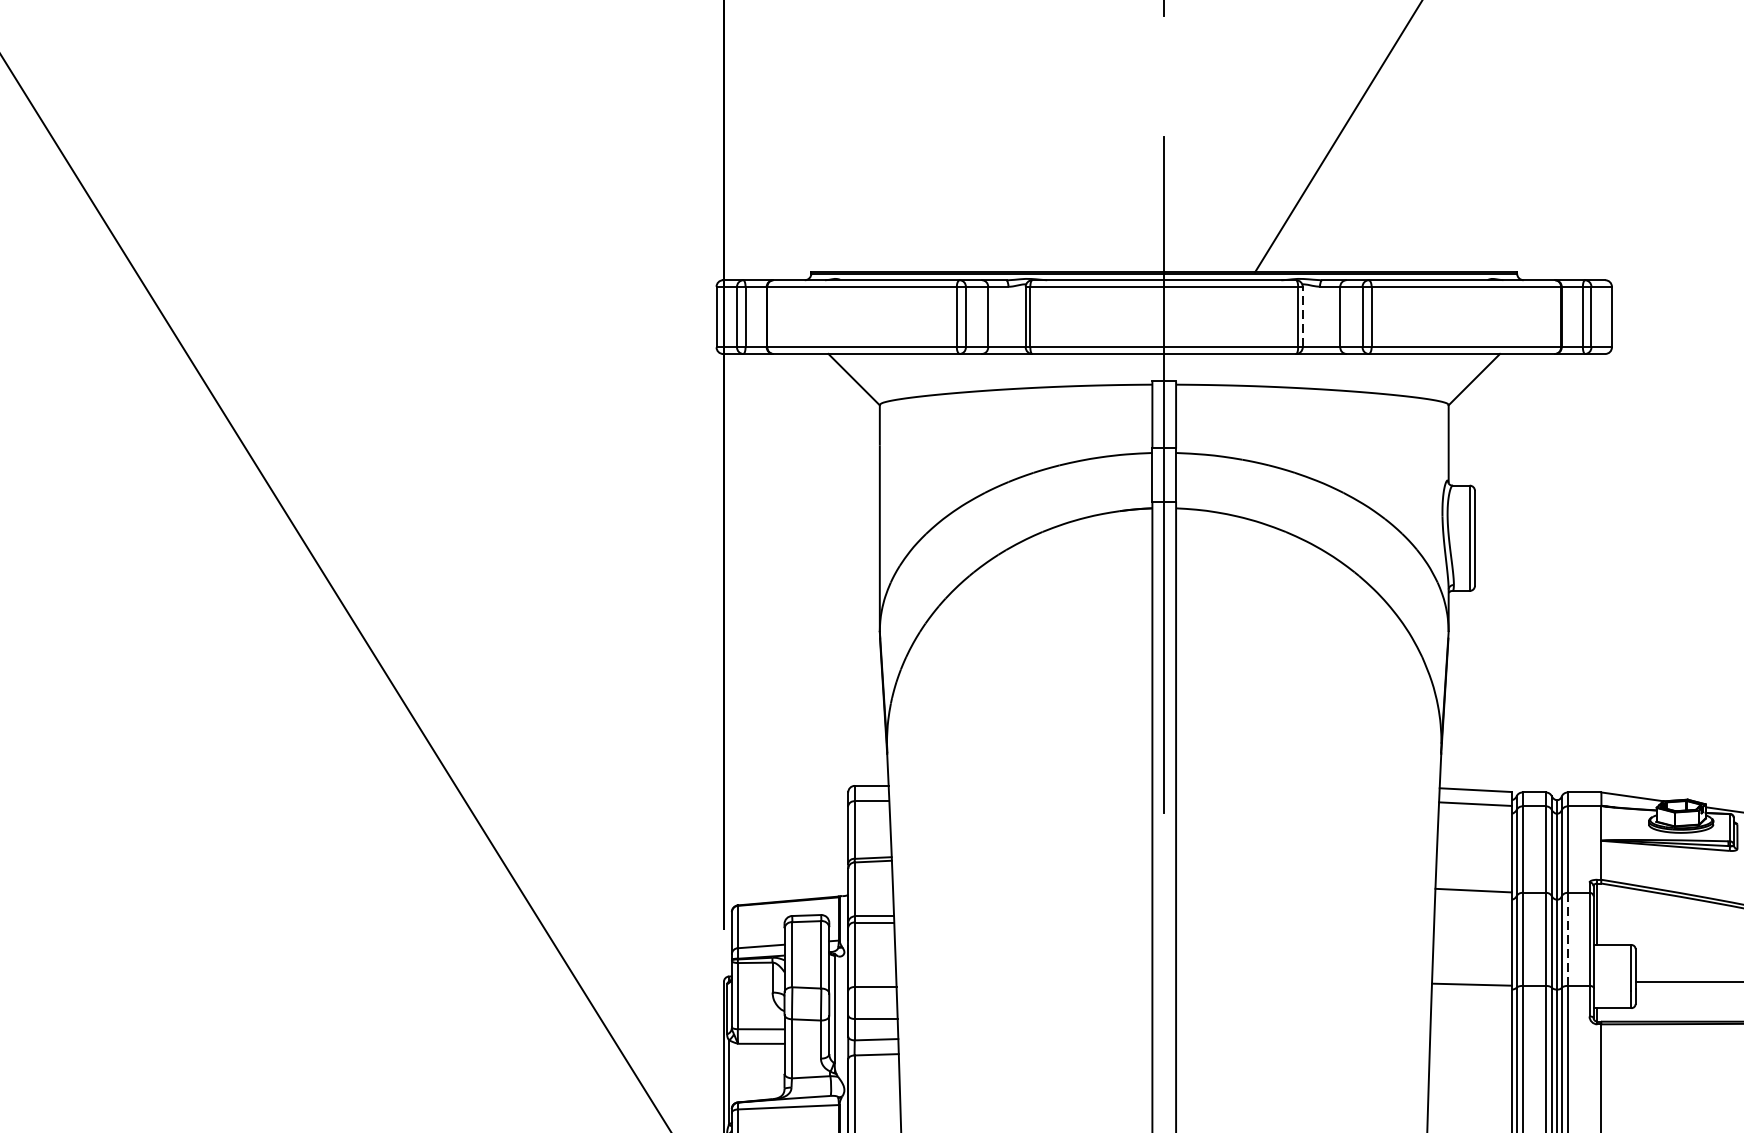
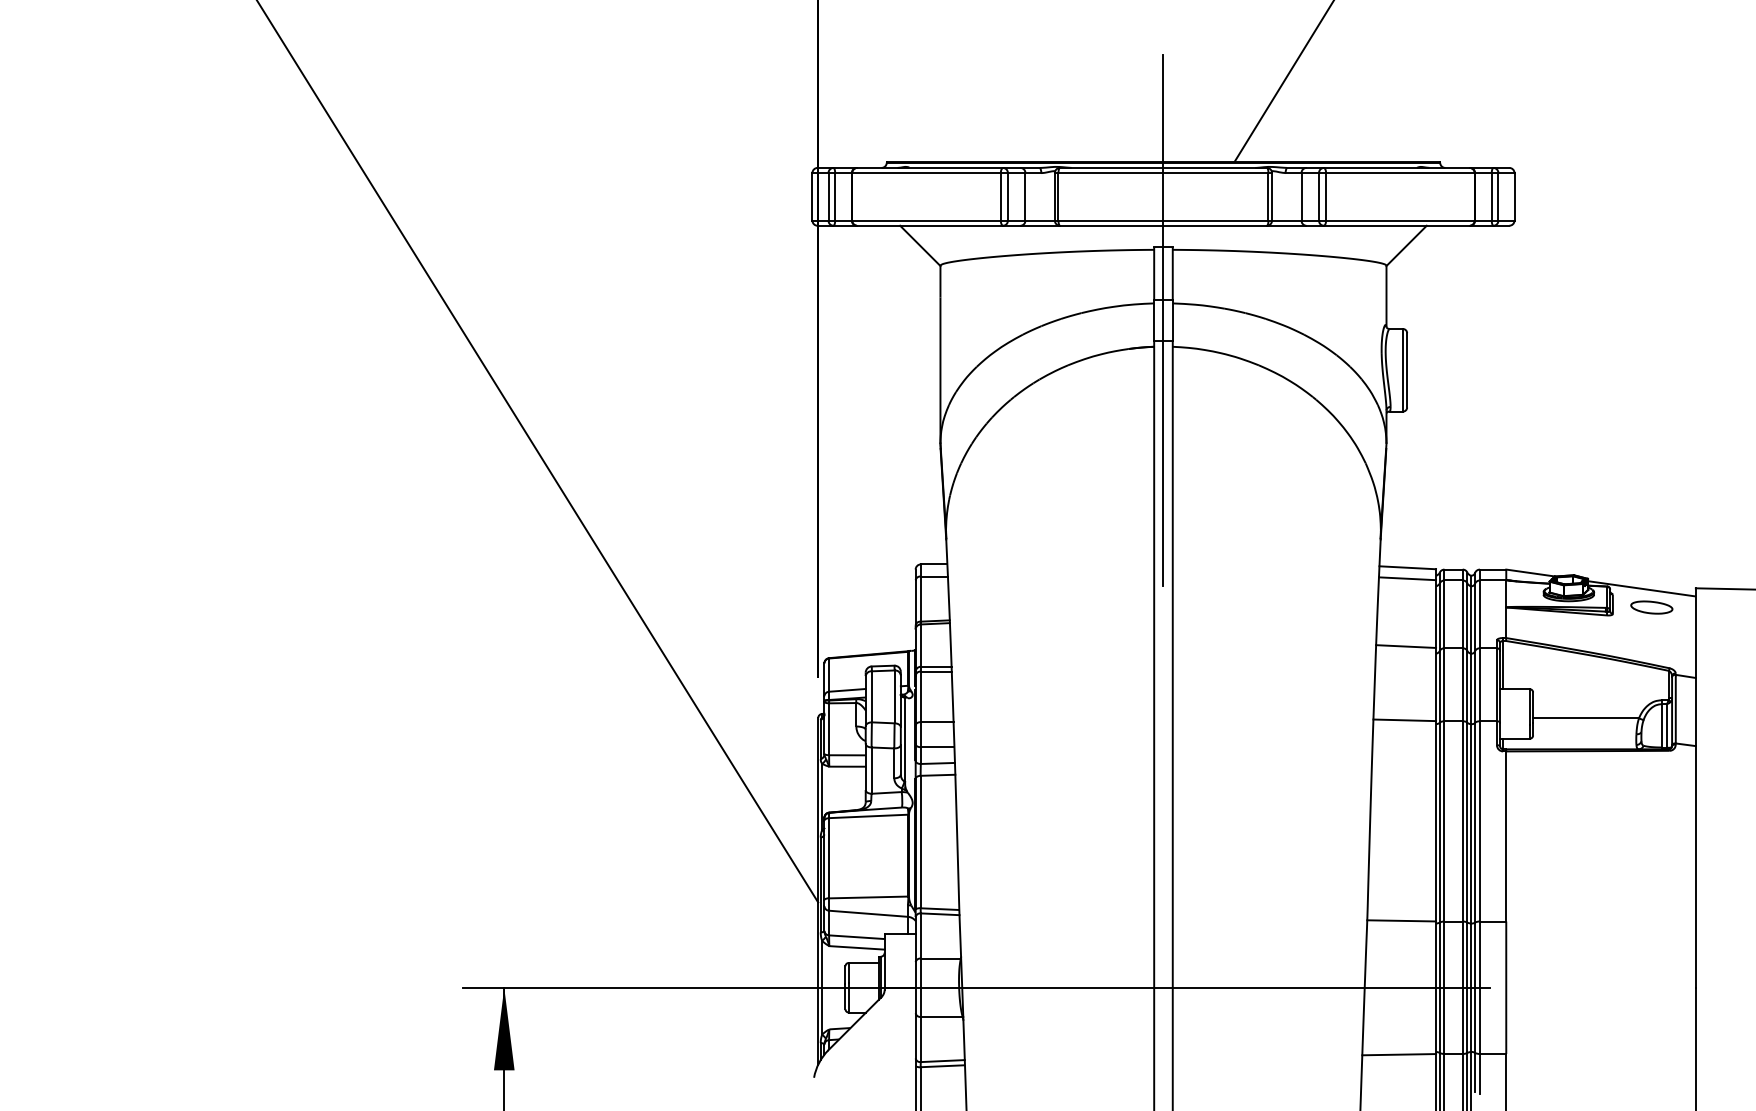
line: (1303, 316) -> (1272, 196), dashed -> solid
line: (1567, 940) -> (1479, 685), dashed -> solid

